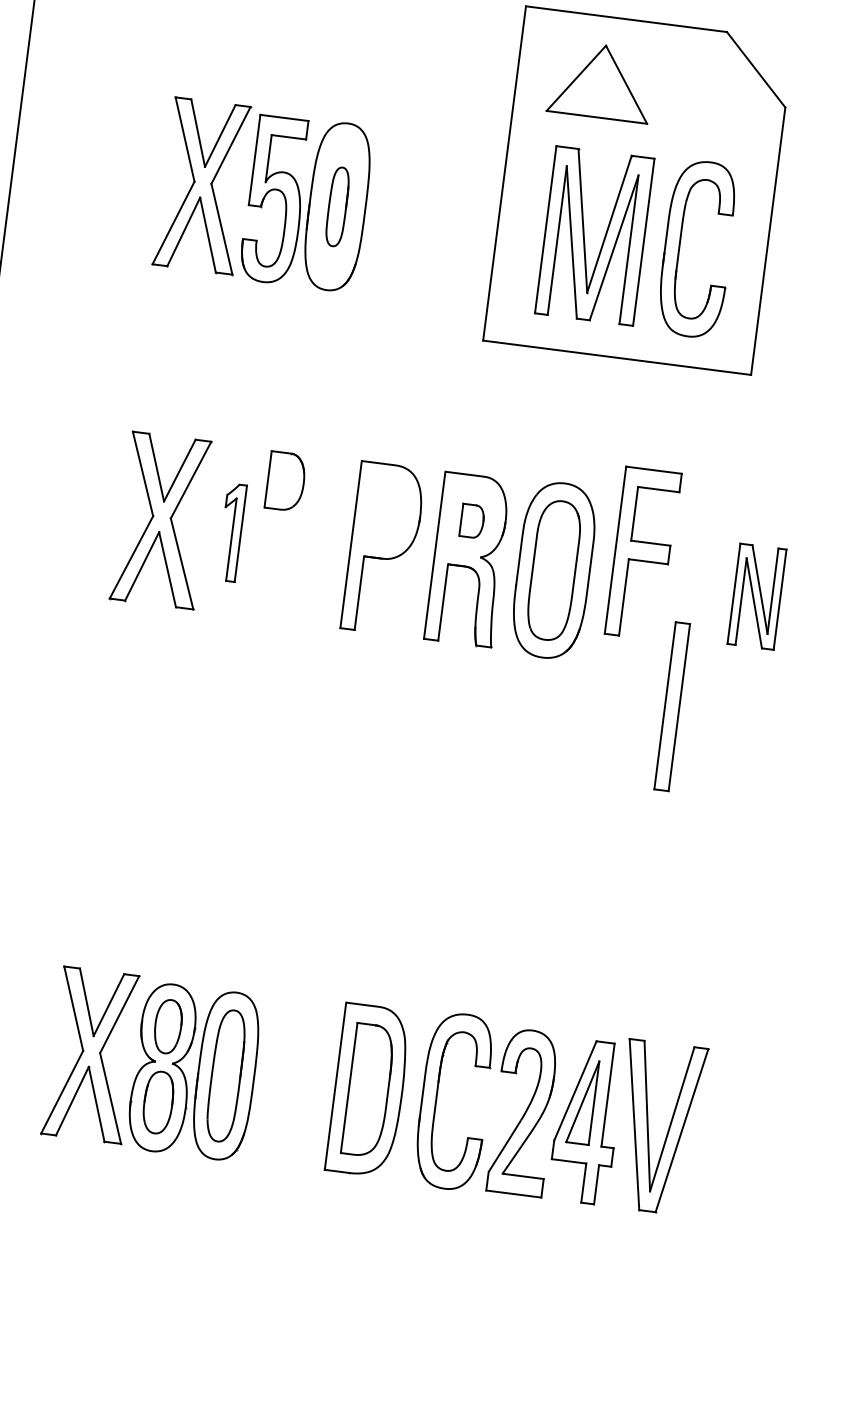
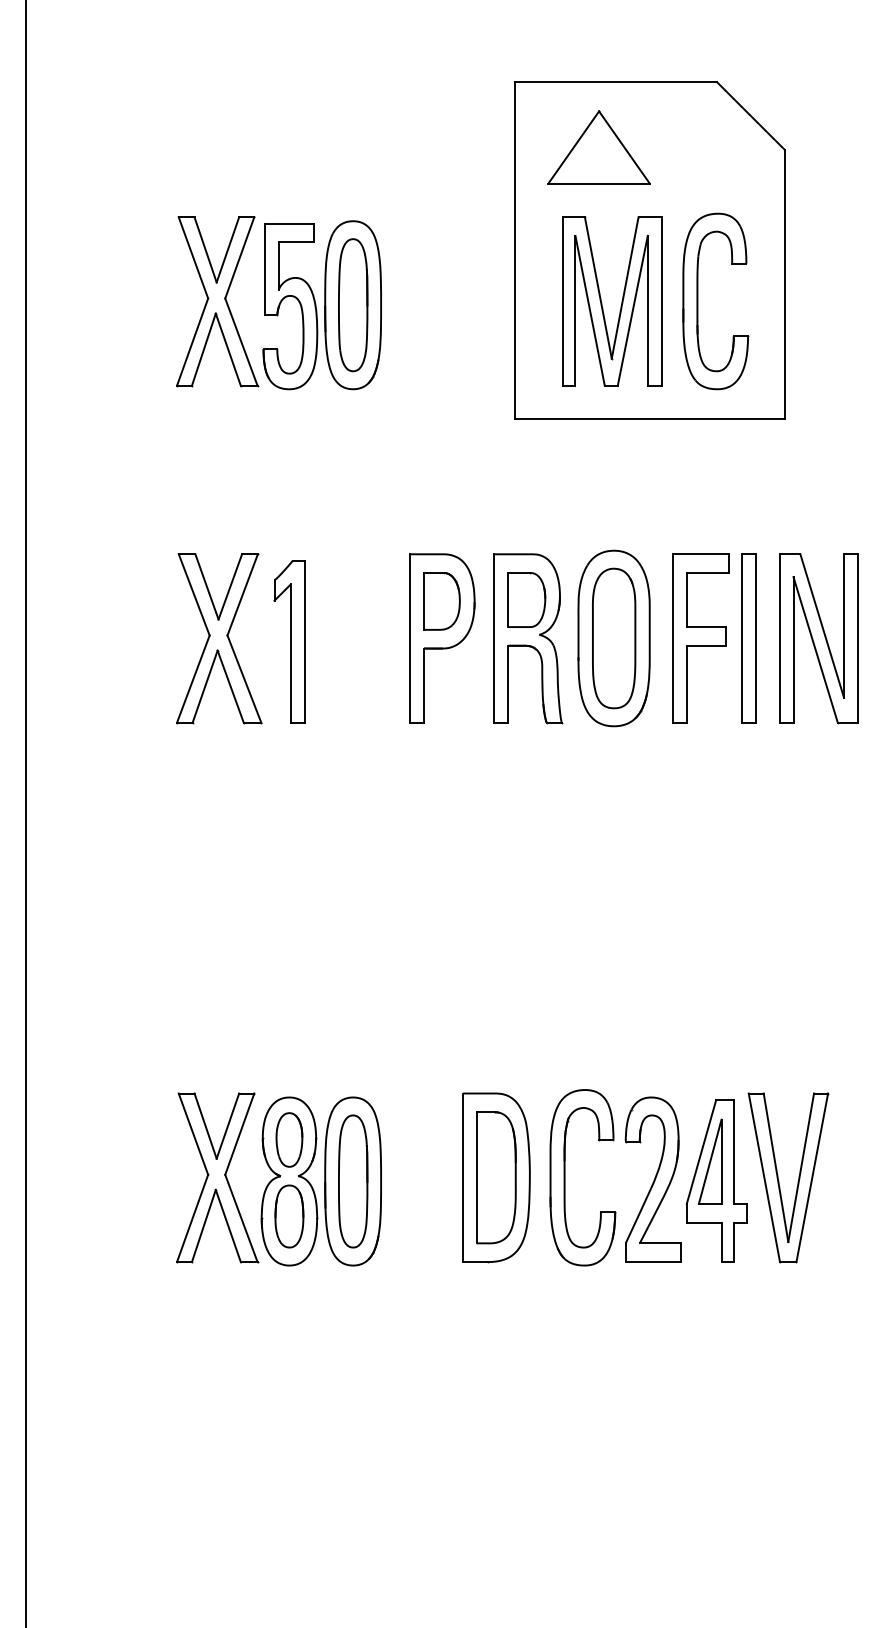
part: (337, 207) -> (353, 305), size x1.67
part: (285, 481) -> (441, 601), moved
part: (472, 520) -> (526, 599), size x1.67
part: (231, 532) -> (289, 641), size x1.67
part: (643, 553) -> (700, 638), moved
part: (756, 596) -> (818, 638), size x1.67
part: (672, 706) -> (748, 638), moved

